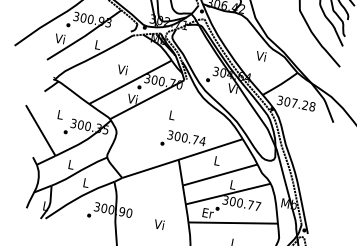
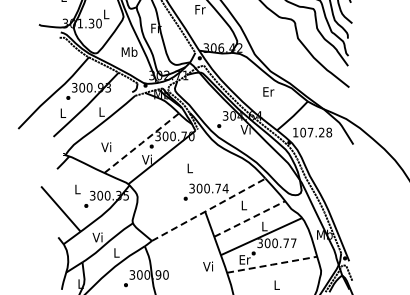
text: (60, 38) -> (62, 112), Vi -> L
text: (261, 56) -> (268, 91), Vi -> Er
text: (122, 69) -> (106, 146), moved
line: (130, 82) -> (141, 143), solid -> dashed
text: (280, 100) -> (295, 132), 307.28 -> 107.28
line: (182, 158) -> (208, 209), solid -> dashed
text: (70, 164) -> (97, 237), L -> Vi
line: (219, 175) -> (249, 219), solid -> dashed
line: (233, 222) -> (272, 264), solid -> dashed
text: (158, 224) -> (207, 266), moved

